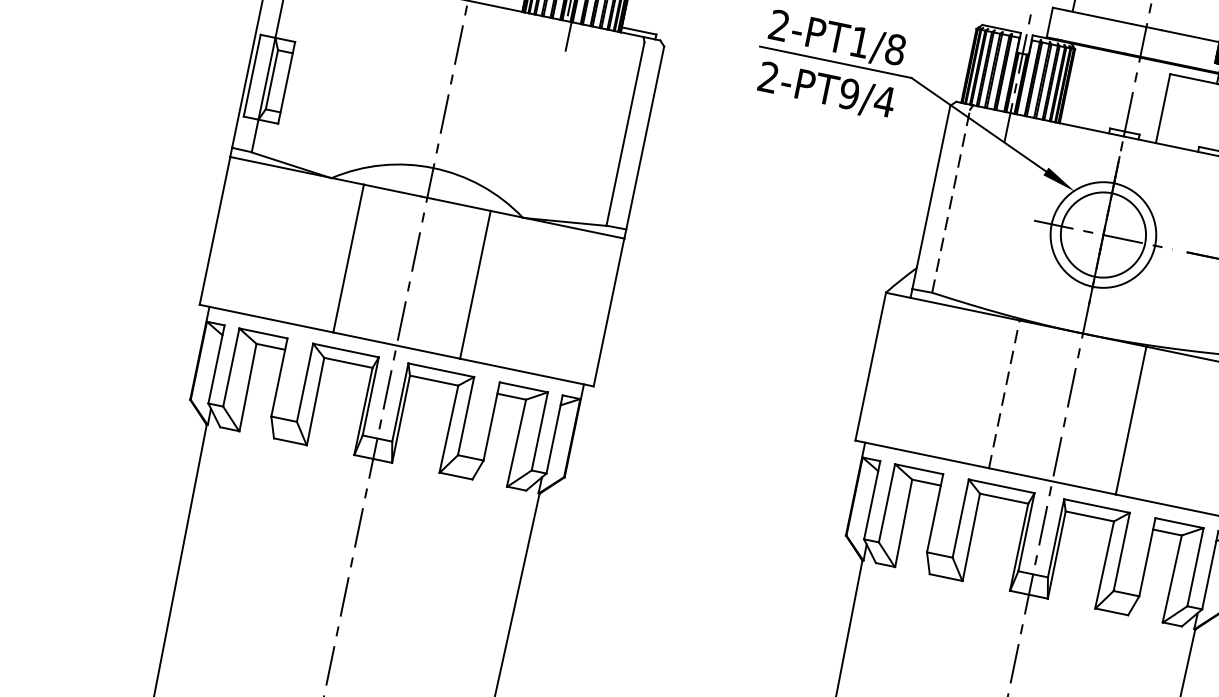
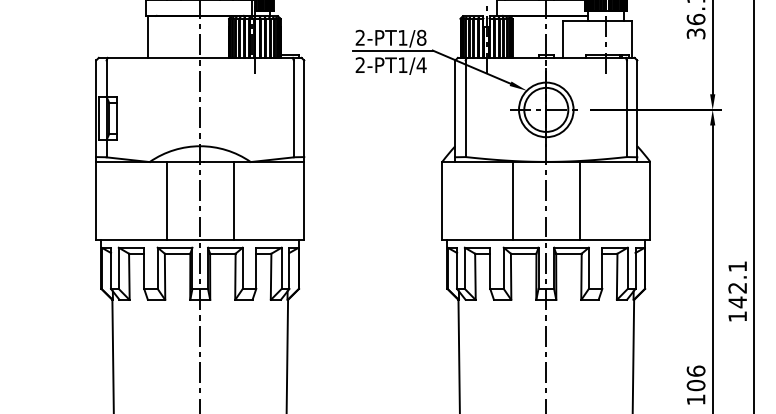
text: (848, 94) -> (402, 65), 2-PT9/4 -> 2-PT1/4
line: (950, 200) -> (465, 108), dashed -> solid
line: (1003, 393) -> (512, 200), dashed -> solid

